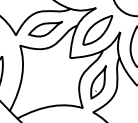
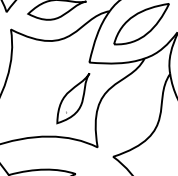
part: (98, 82) -> (72, 99), moved

